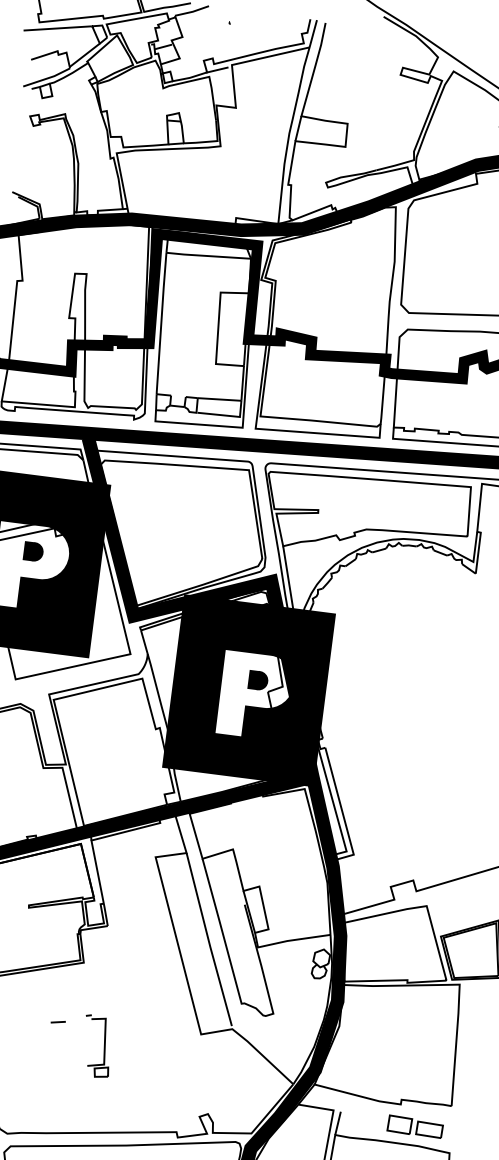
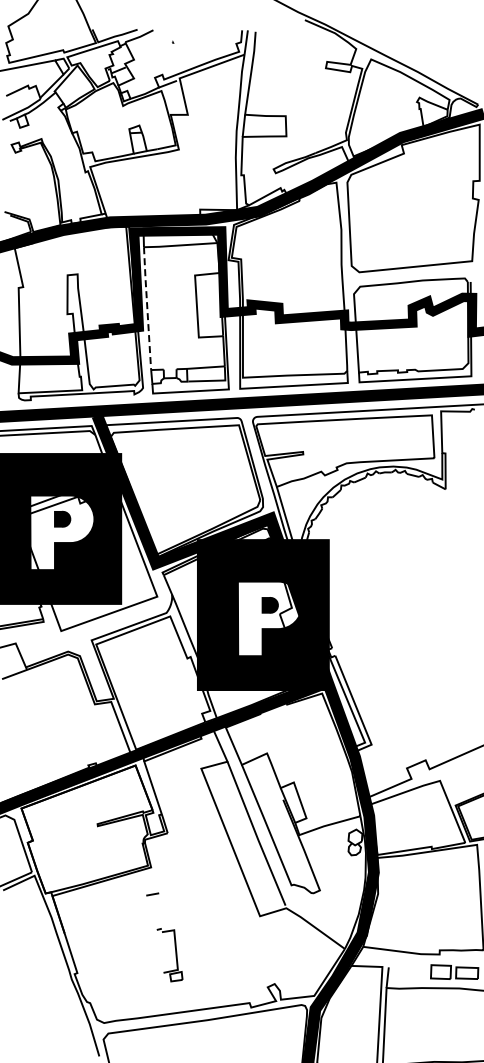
line: (161, 323) -> (147, 308), solid -> dashed
line: (58, 1022) -> (152, 894), moved
part: (96, 1046) -> (169, 955), moved

